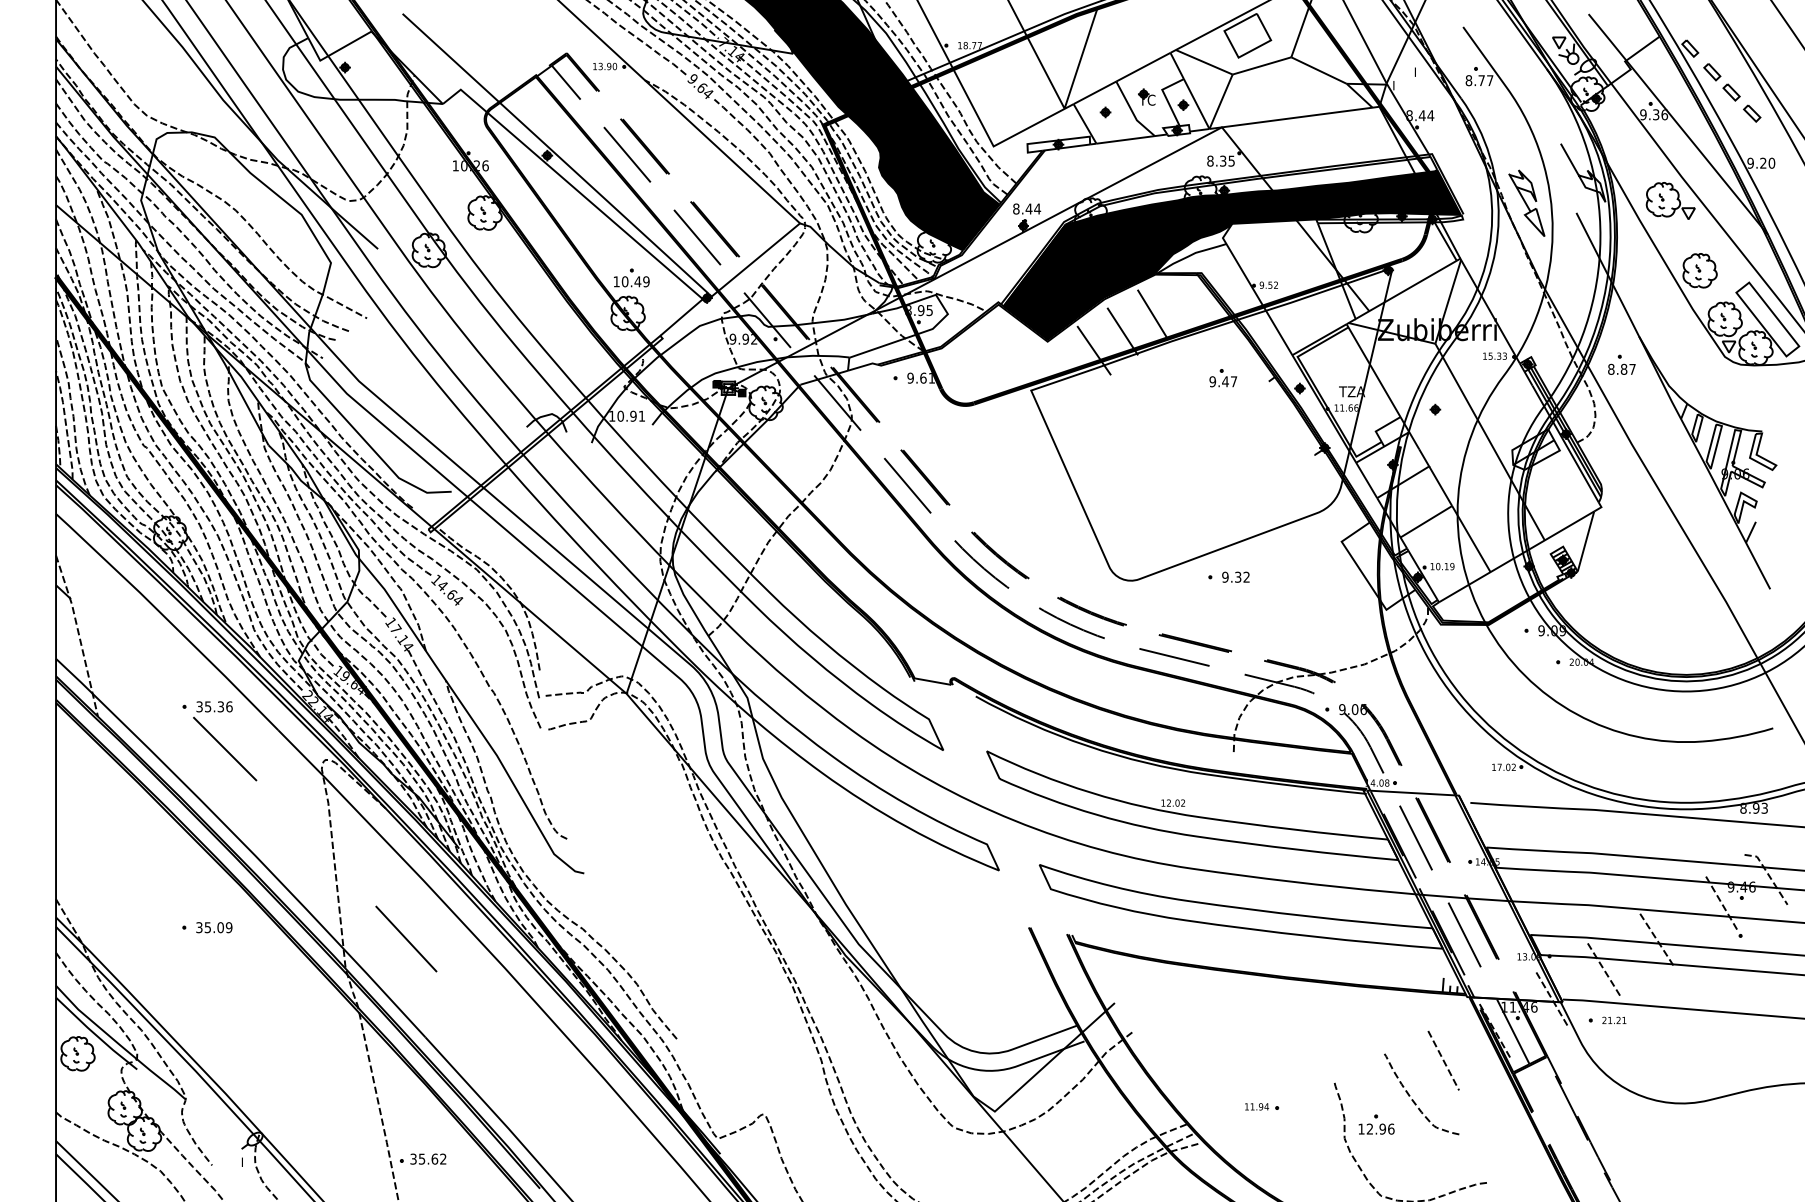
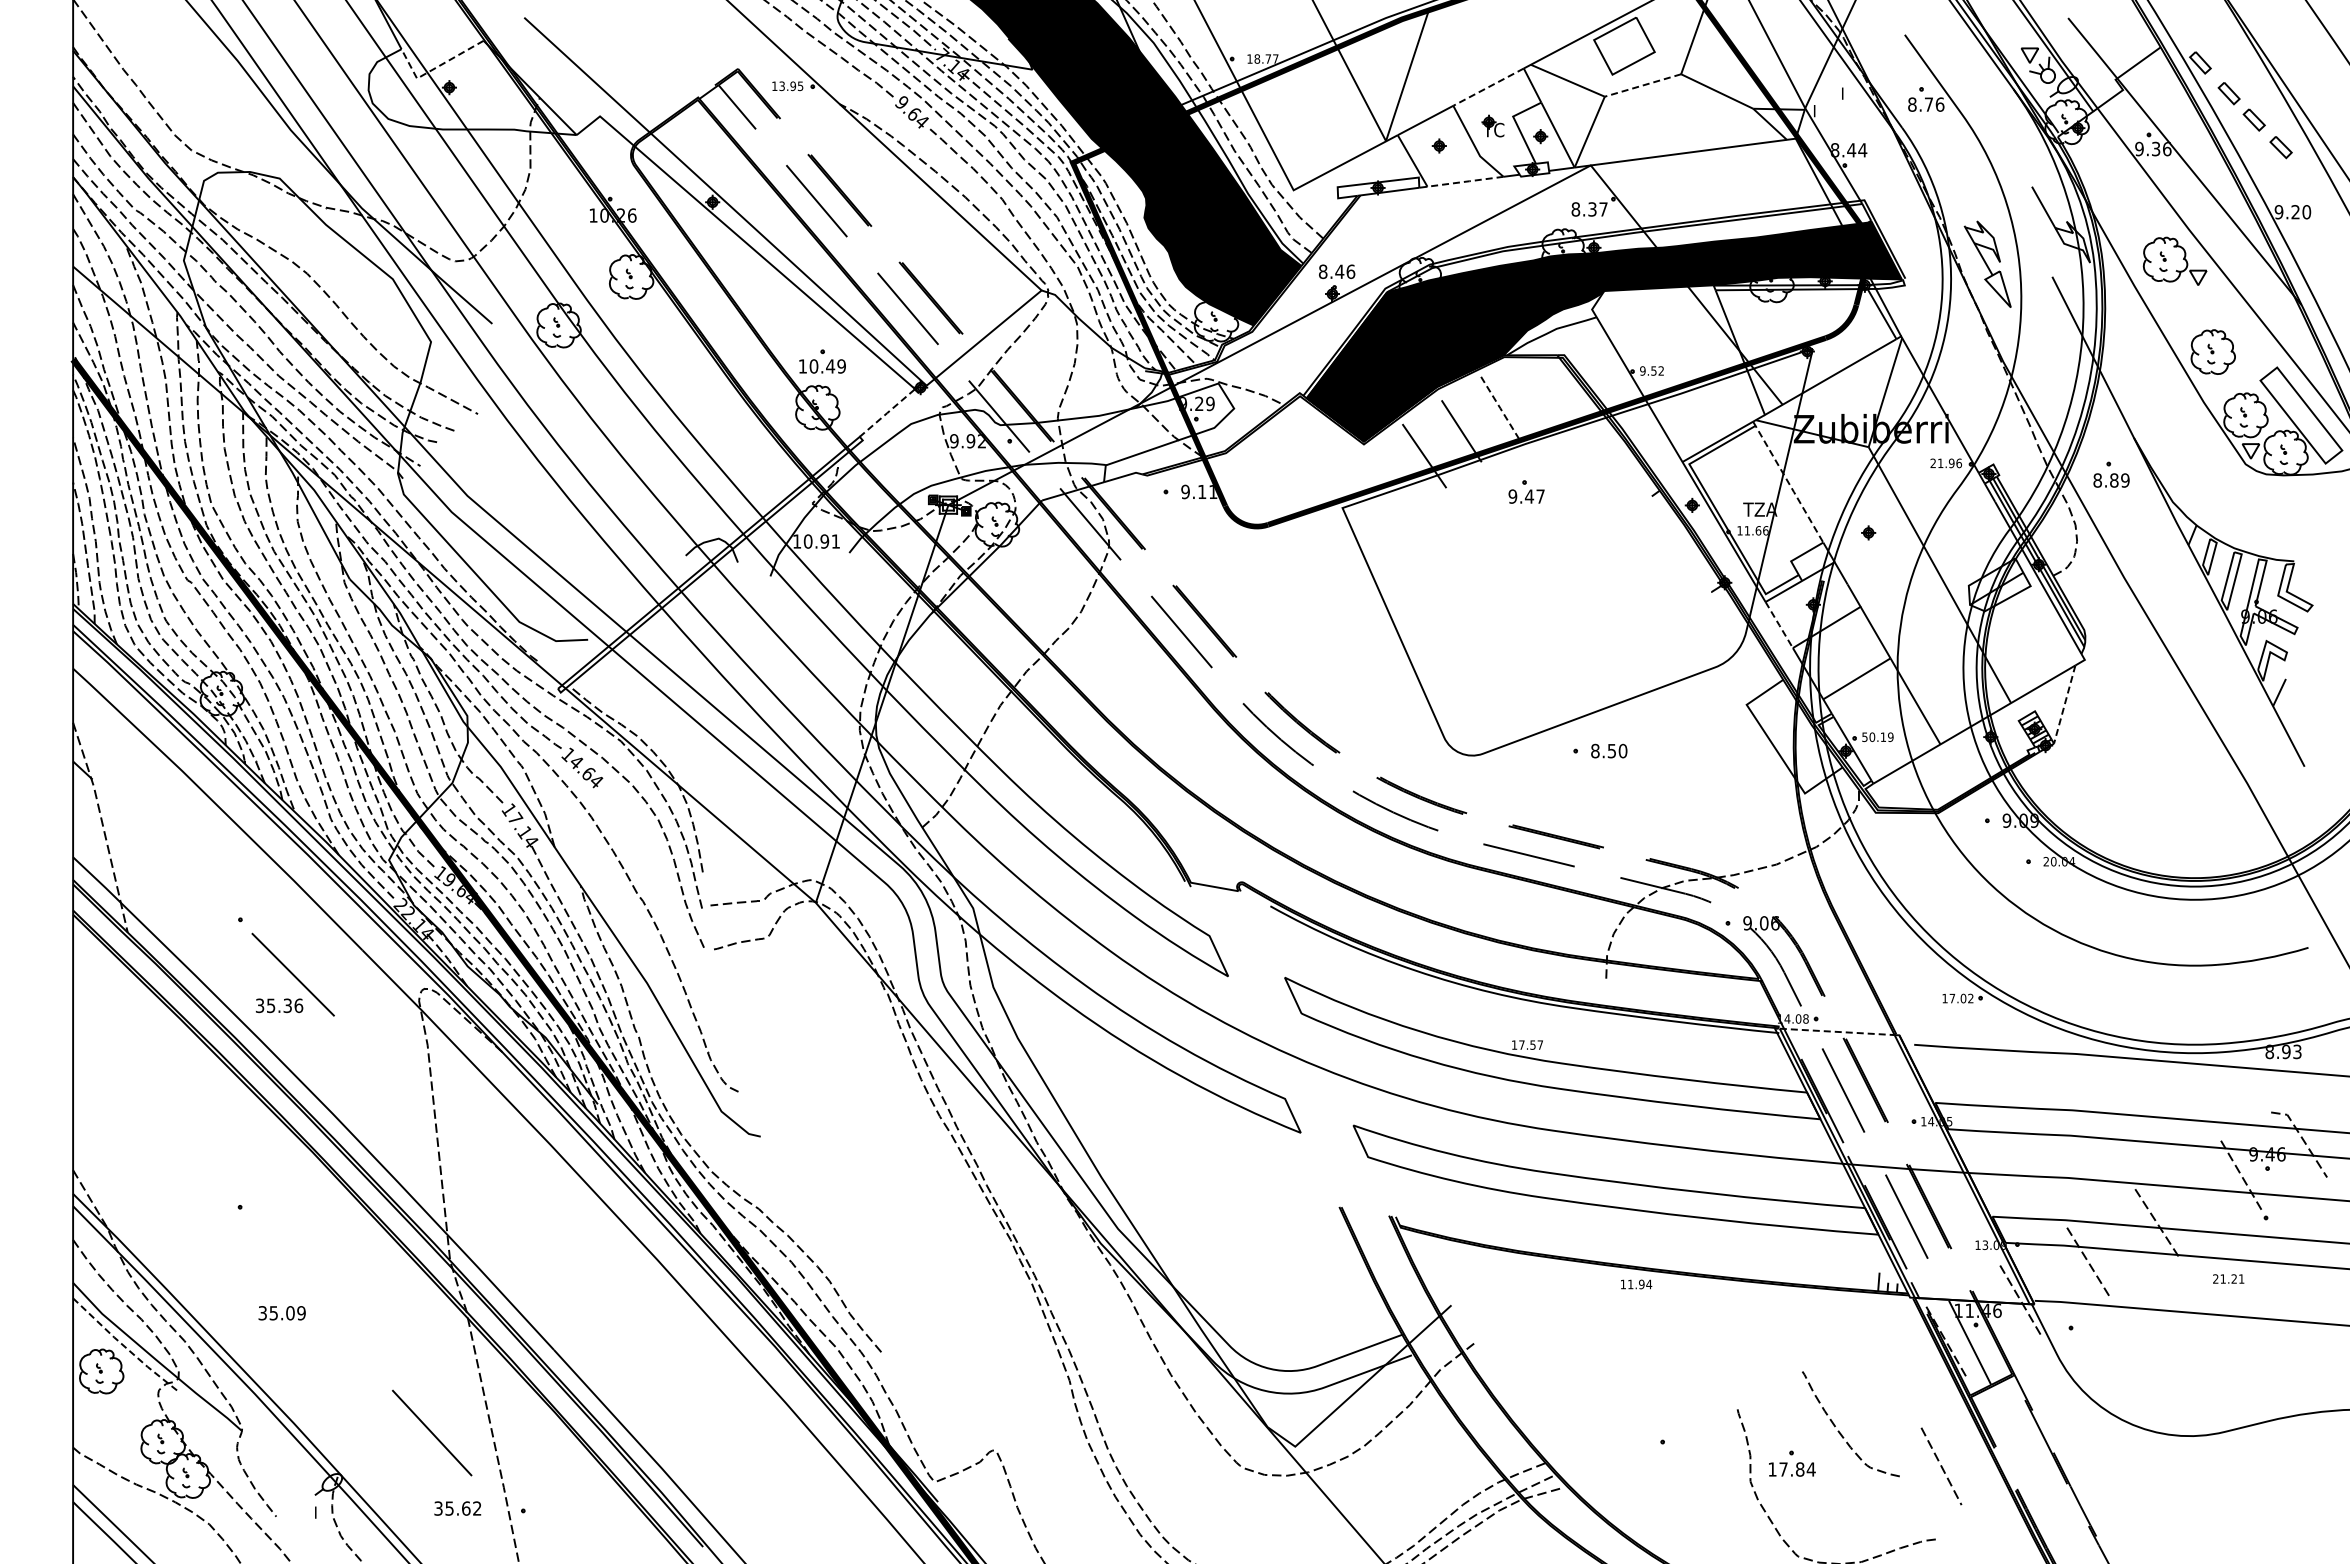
line: (334, 52) -> (435, 68), solid -> dashed
line: (1261, 65) -> (1642, 85), solid -> dashed
text: (614, 66) -> (800, 86), 13.90 -> 13.95
line: (1143, 67) -> (1488, 87), solid -> dashed
text: (1489, 80) -> (1939, 104), 8.77 -> 8.76
line: (1125, 139) -> (1465, 181), solid -> dashed
text: (1231, 161) -> (1603, 209), 8.35 -> 8.37
text: (1037, 208) -> (1350, 271), 8.44 -> 8.46
text: (919, 310) -> (1196, 403), 8.95 -> 9.29
line: (1152, 314) -> (1500, 408), solid -> dashed
line: (681, 317) -> (887, 413), solid -> dashed
text: (1494, 356) -> (1945, 463), 15.33 -> 21.96
text: (1632, 369) -> (2125, 480), 8.87 -> 8.89
line: (1373, 370) -> (1788, 482), solid -> dashed
text: (923, 377) -> (1202, 491), 9.61 -> 9.11
part: (1223, 377) -> (1526, 491), moved
line: (1366, 480) -> (1779, 625), solid -> dashed
line: (1585, 541) -> (2064, 704), solid -> dashed
text: (1432, 566) -> (1864, 737), 10.19 -> 50.19
text: (1236, 576) -> (1609, 750), 9.32 -> 8.50
text: (214, 706) -> (279, 1005), moved
line: (1411, 792) -> (1837, 1031), solid -> dashed
text: (1175, 802) -> (1530, 1044), 12.02 -> 17.57
text: (213, 927) -> (281, 1313), moved
line: (406, 938) -> (432, 1432), moved
text: (1614, 1020) -> (2228, 1278), moved
line: (95, 1034) -> (124, 1346), solid -> dashed
line: (1443, 1060) -> (1941, 1466), moved
text: (1257, 1106) -> (1636, 1284), moved
text: (1380, 1129) -> (1797, 1469), 12.96 -> 17.84
text: (428, 1159) -> (457, 1508), moved

